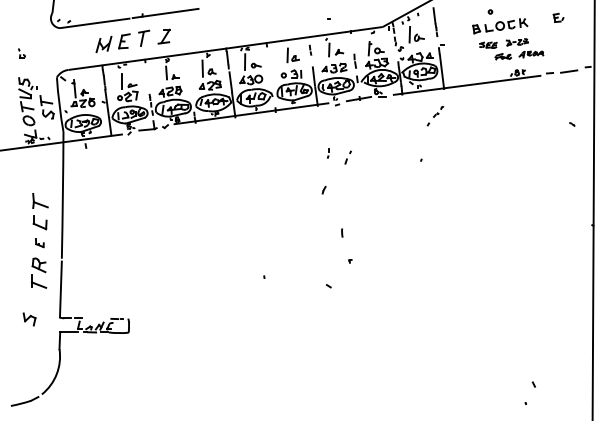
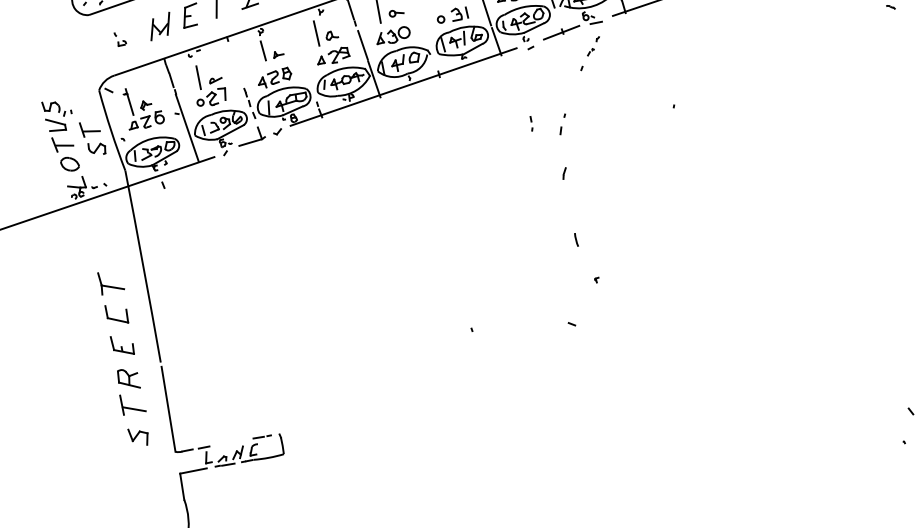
part: (21, 53) -> (119, 39), moved
part: (435, 116) -> (590, 54), moved
part: (323, 189) -> (563, 172), moved
part: (39, 242) -> (122, 344), size x1.67
part: (29, 319) -> (138, 437), moved

